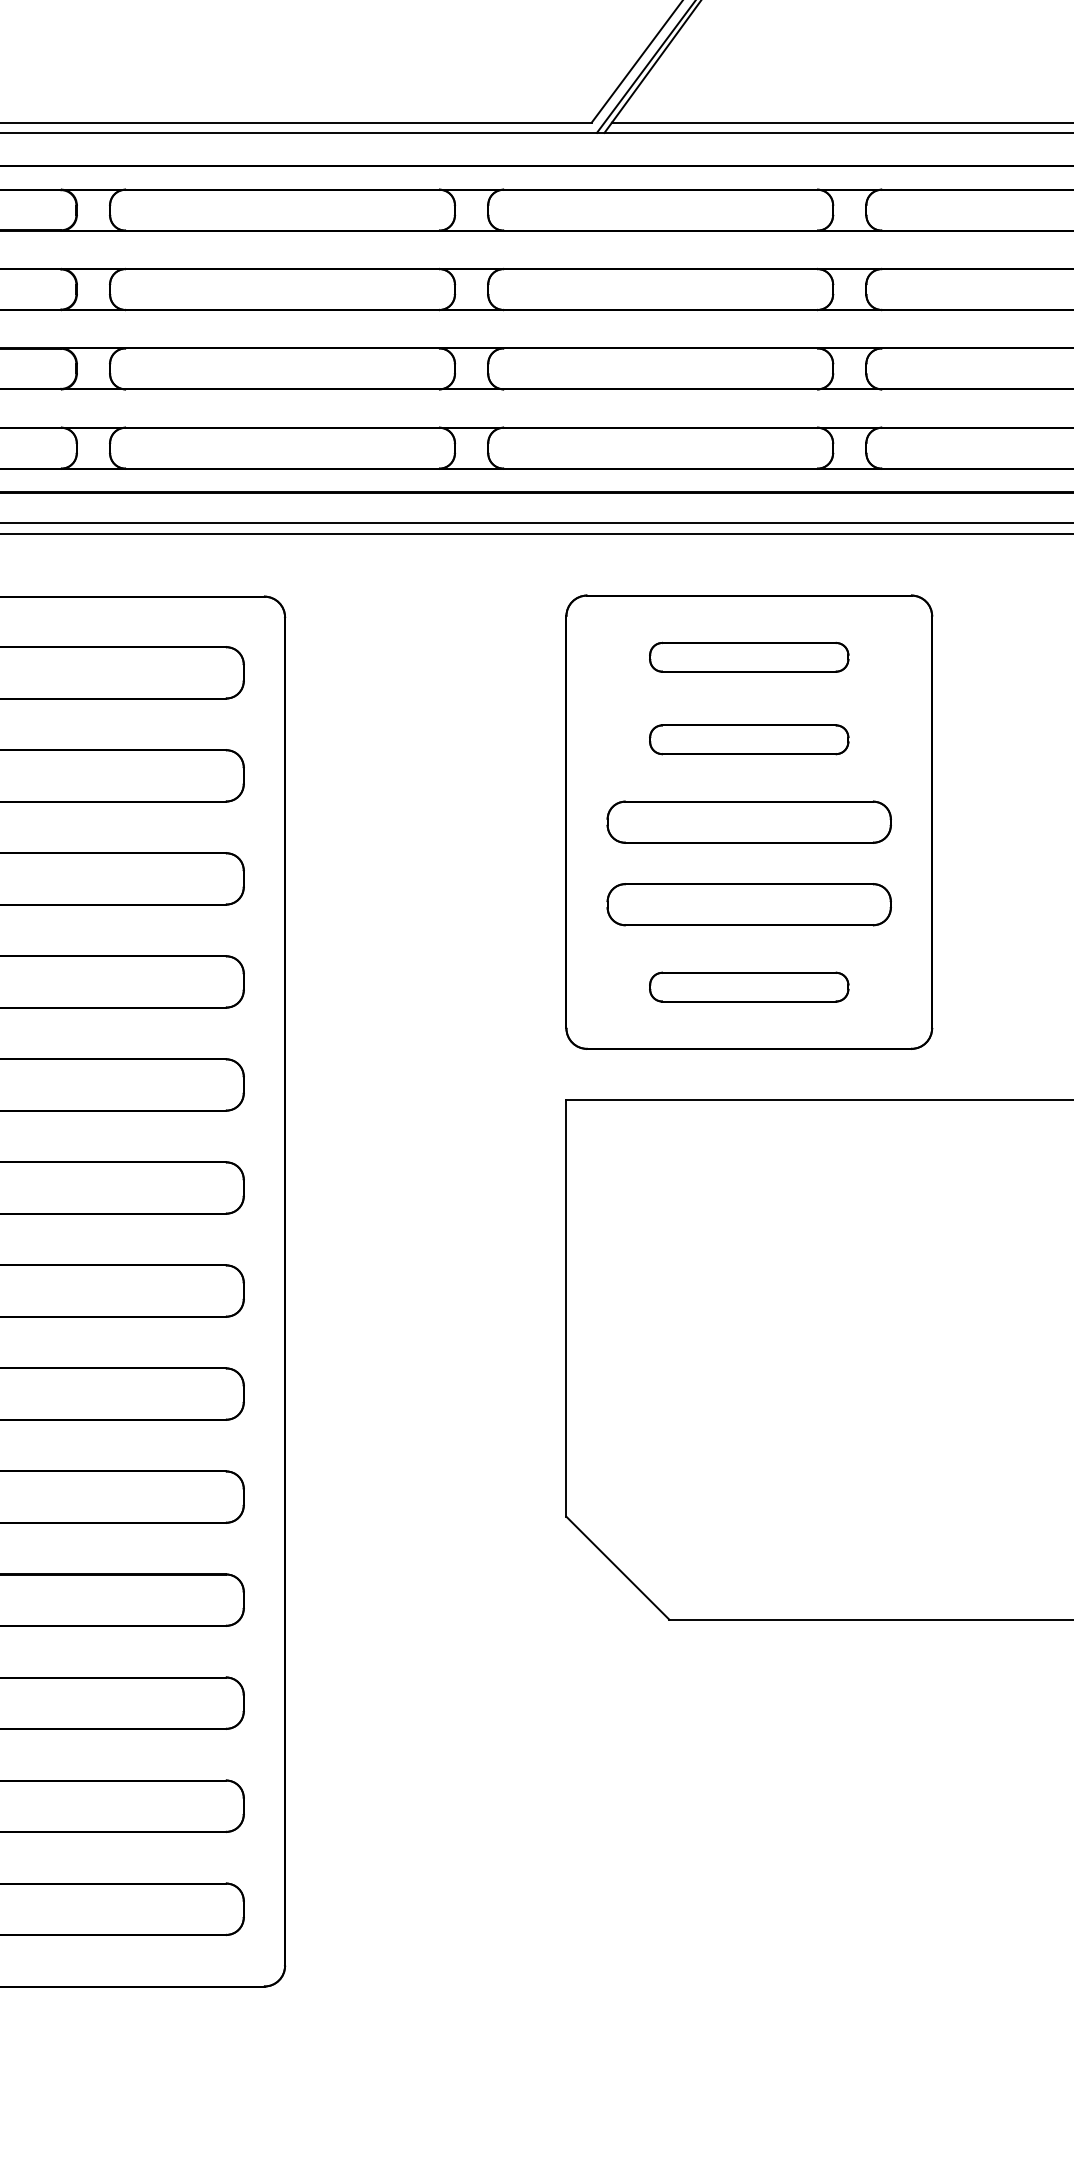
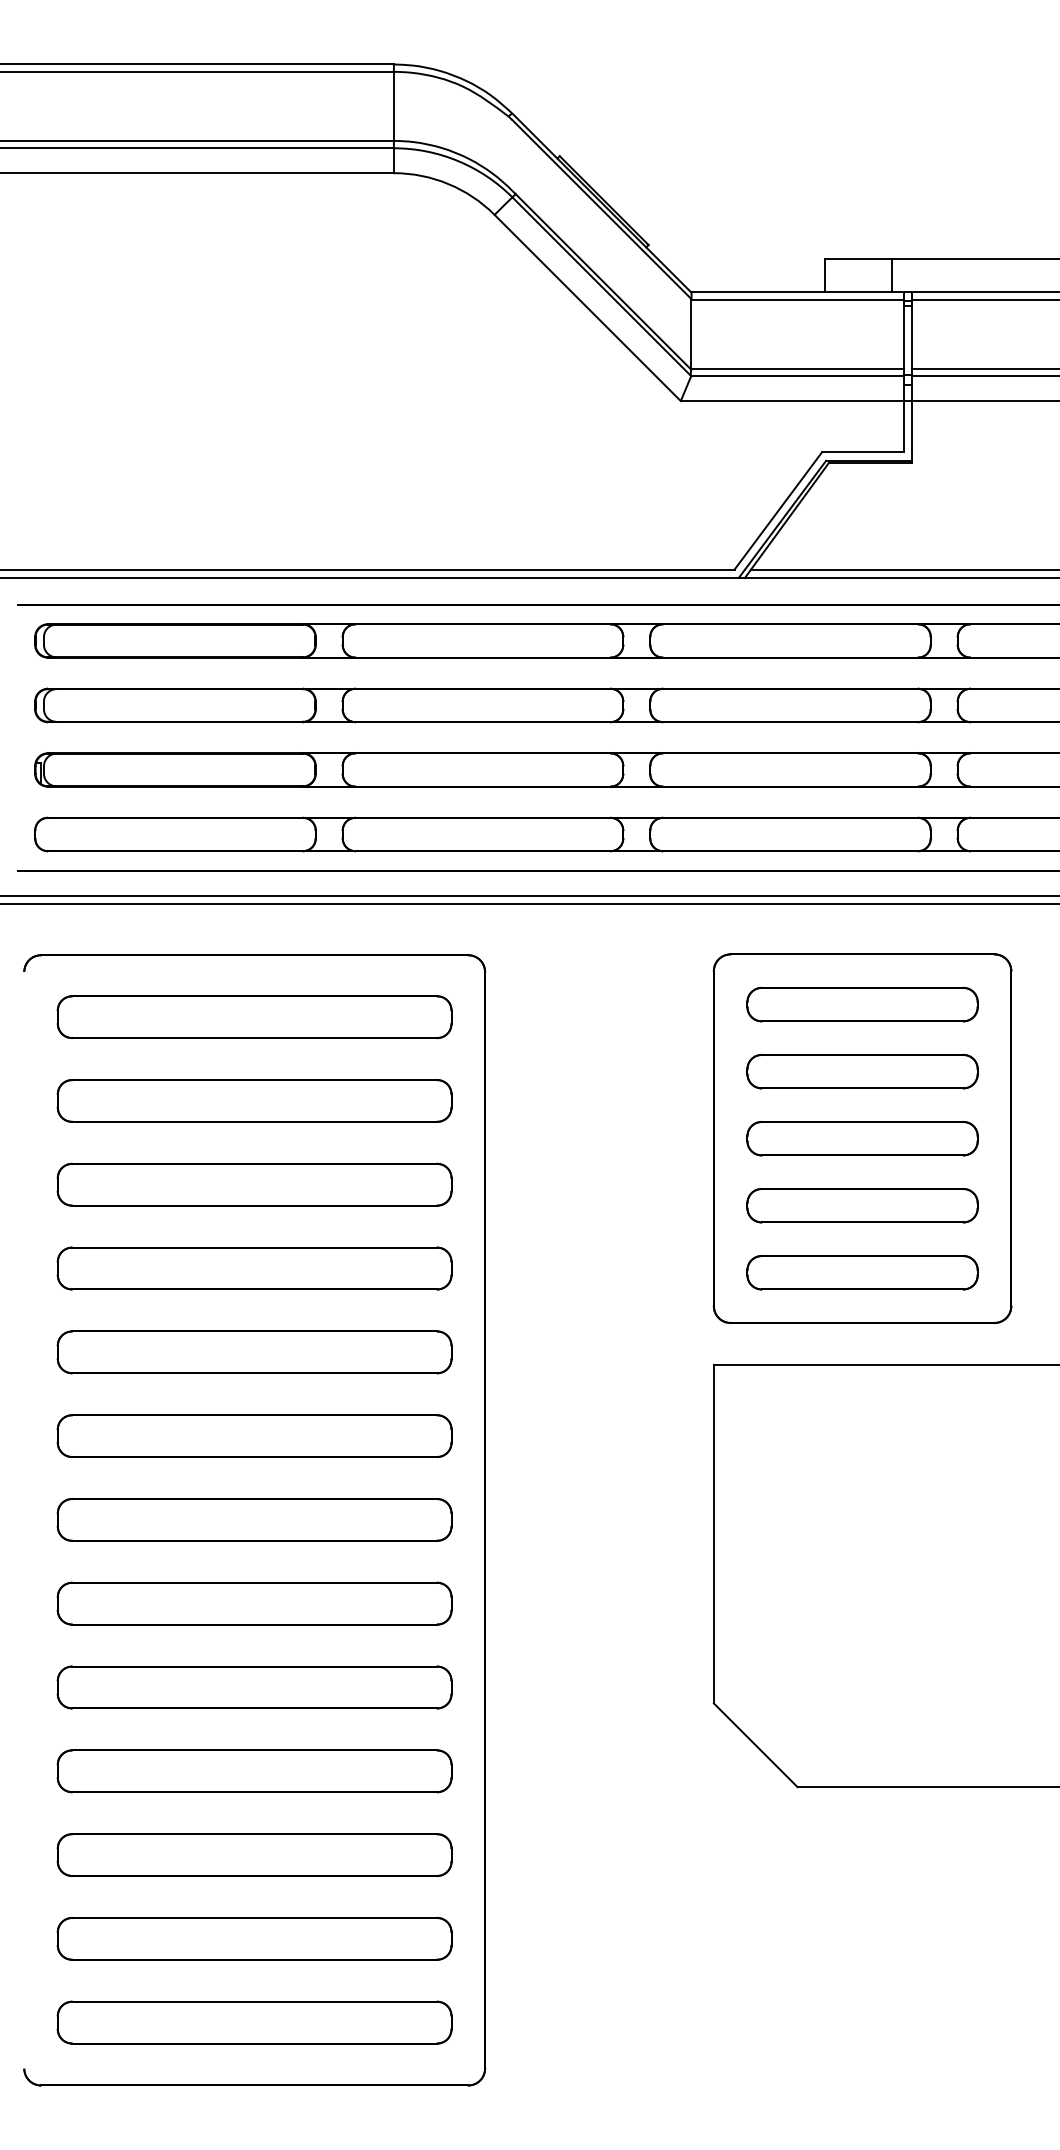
part: (749, 657) -> (862, 1004), size x1.43
part: (749, 739) -> (862, 1071), size x1.43
part: (749, 986) -> (862, 1272), size x1.43

